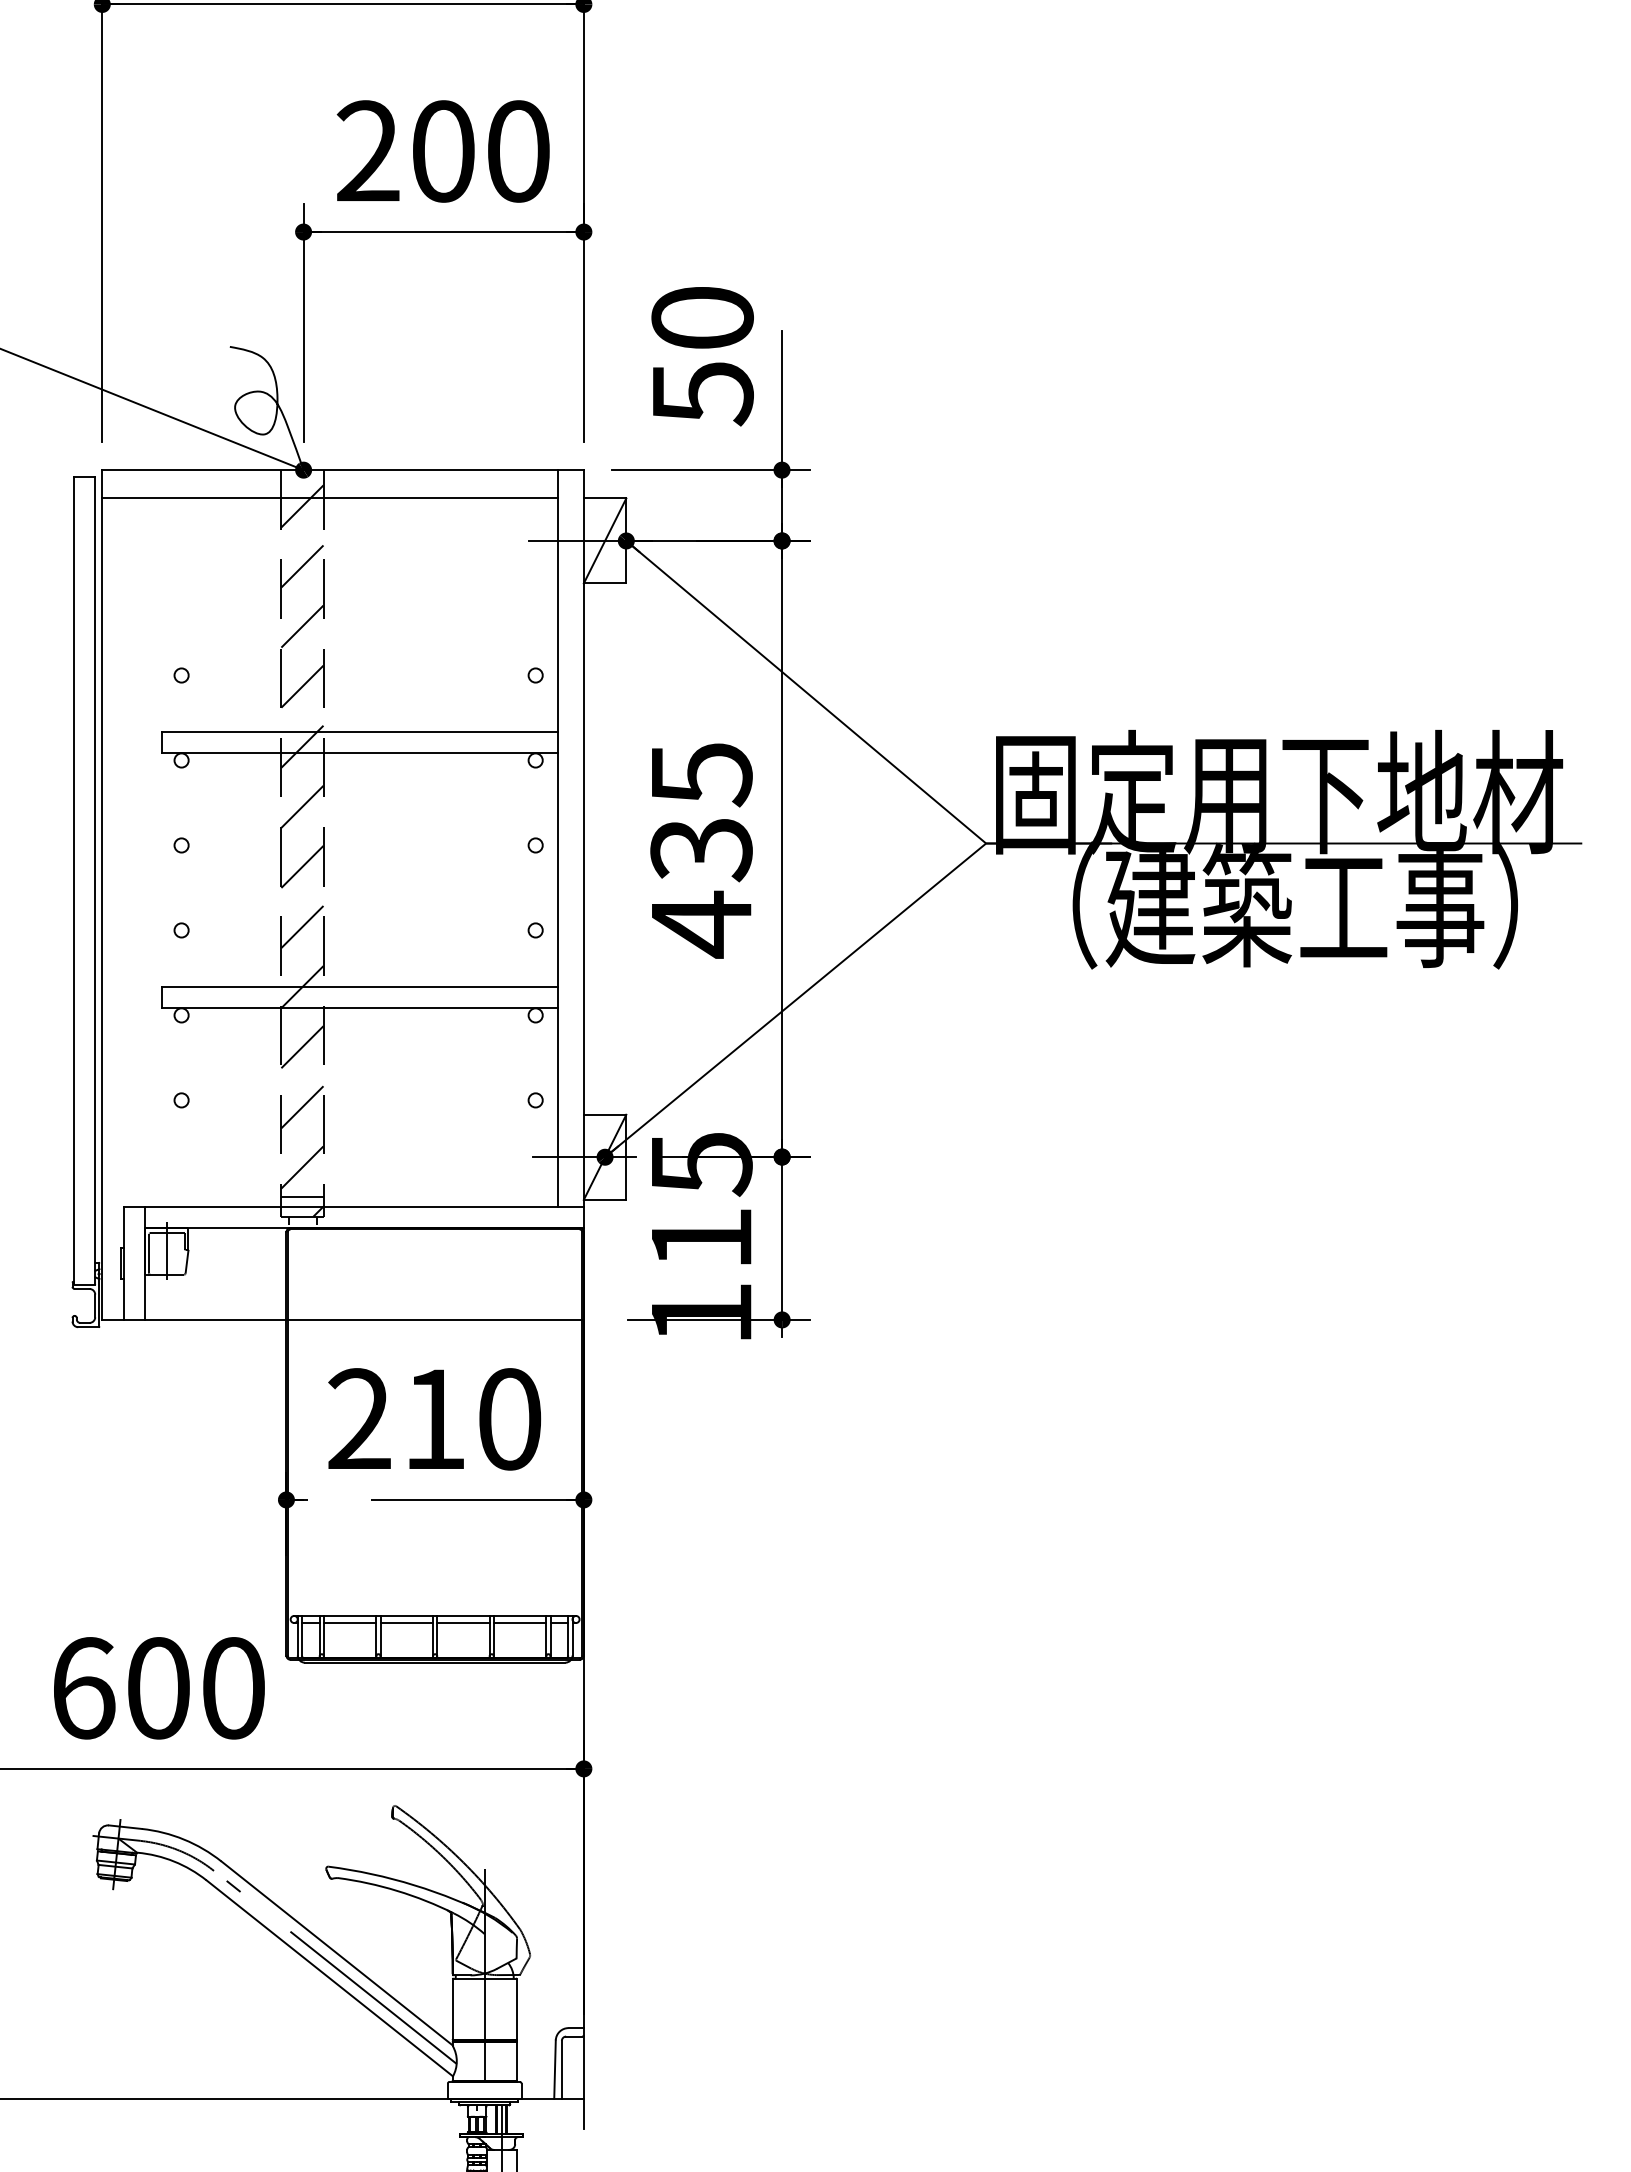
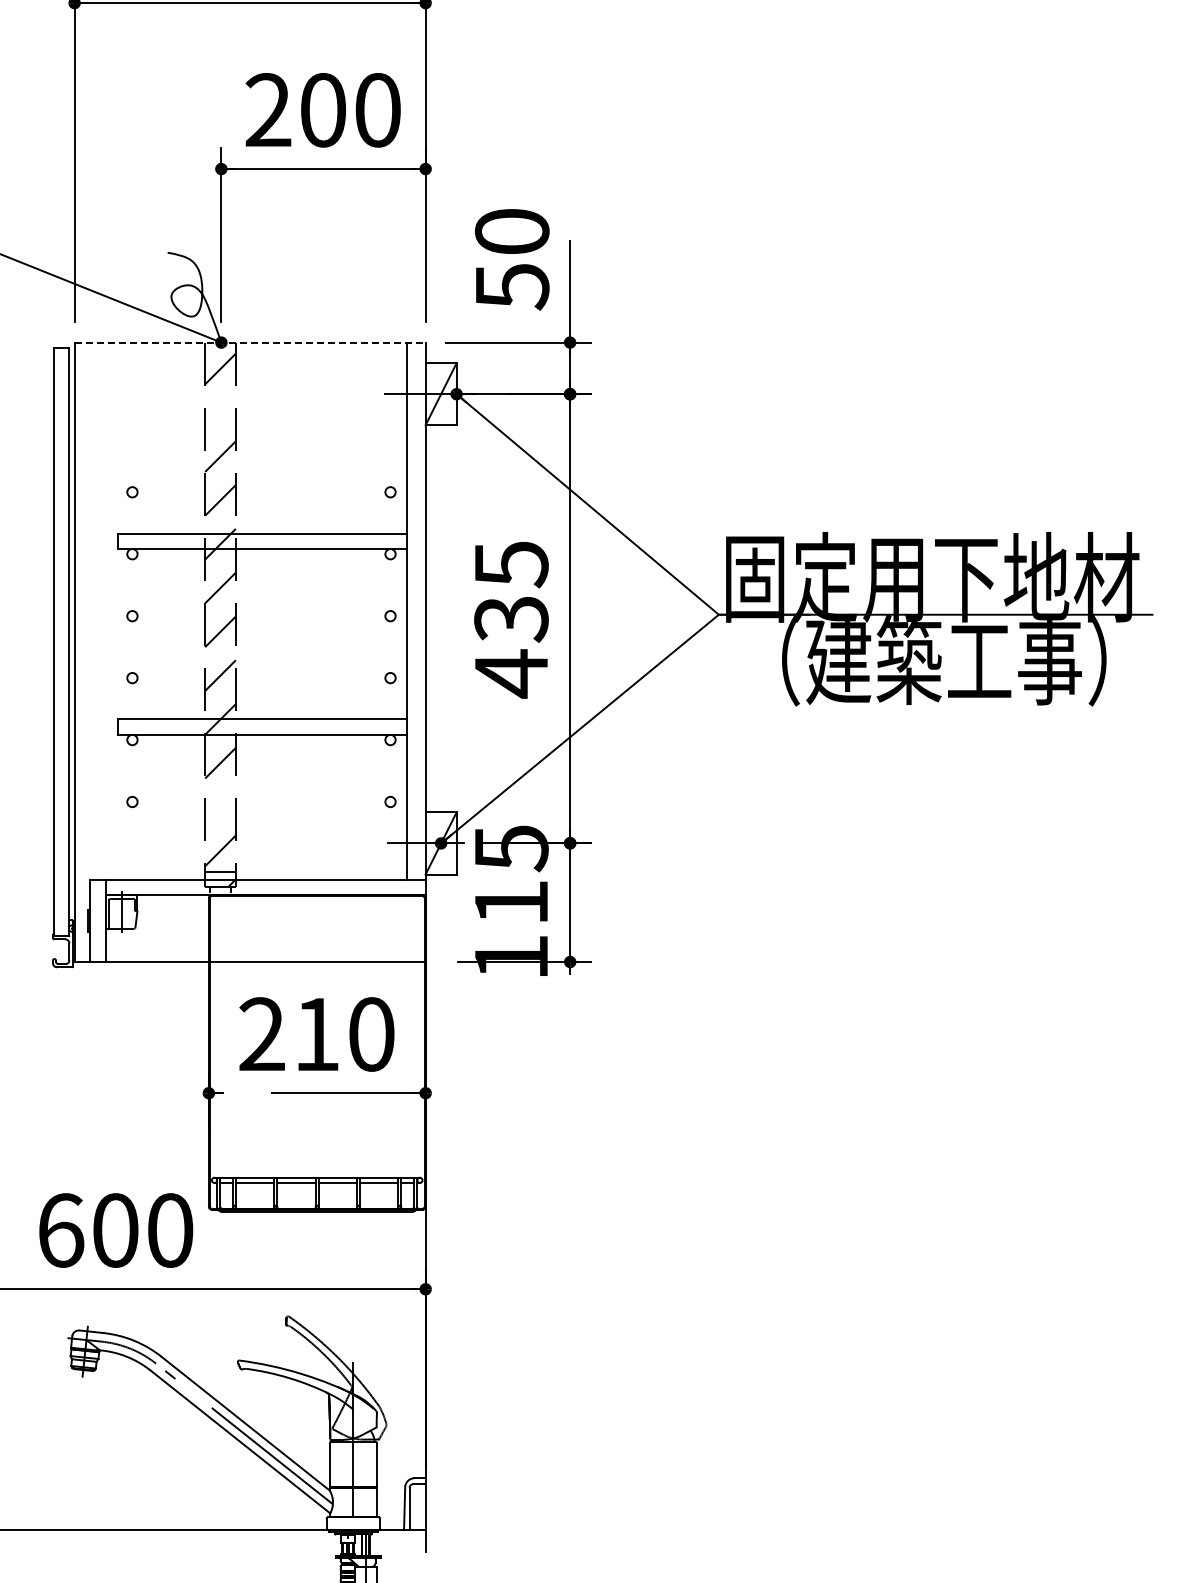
line: (343, 470) -> (250, 342), solid -> dashed
line: (329, 498) -> (240, 363), removed
line: (302, 566) -> (220, 412), removed
line: (302, 1106) -> (220, 806), removed

